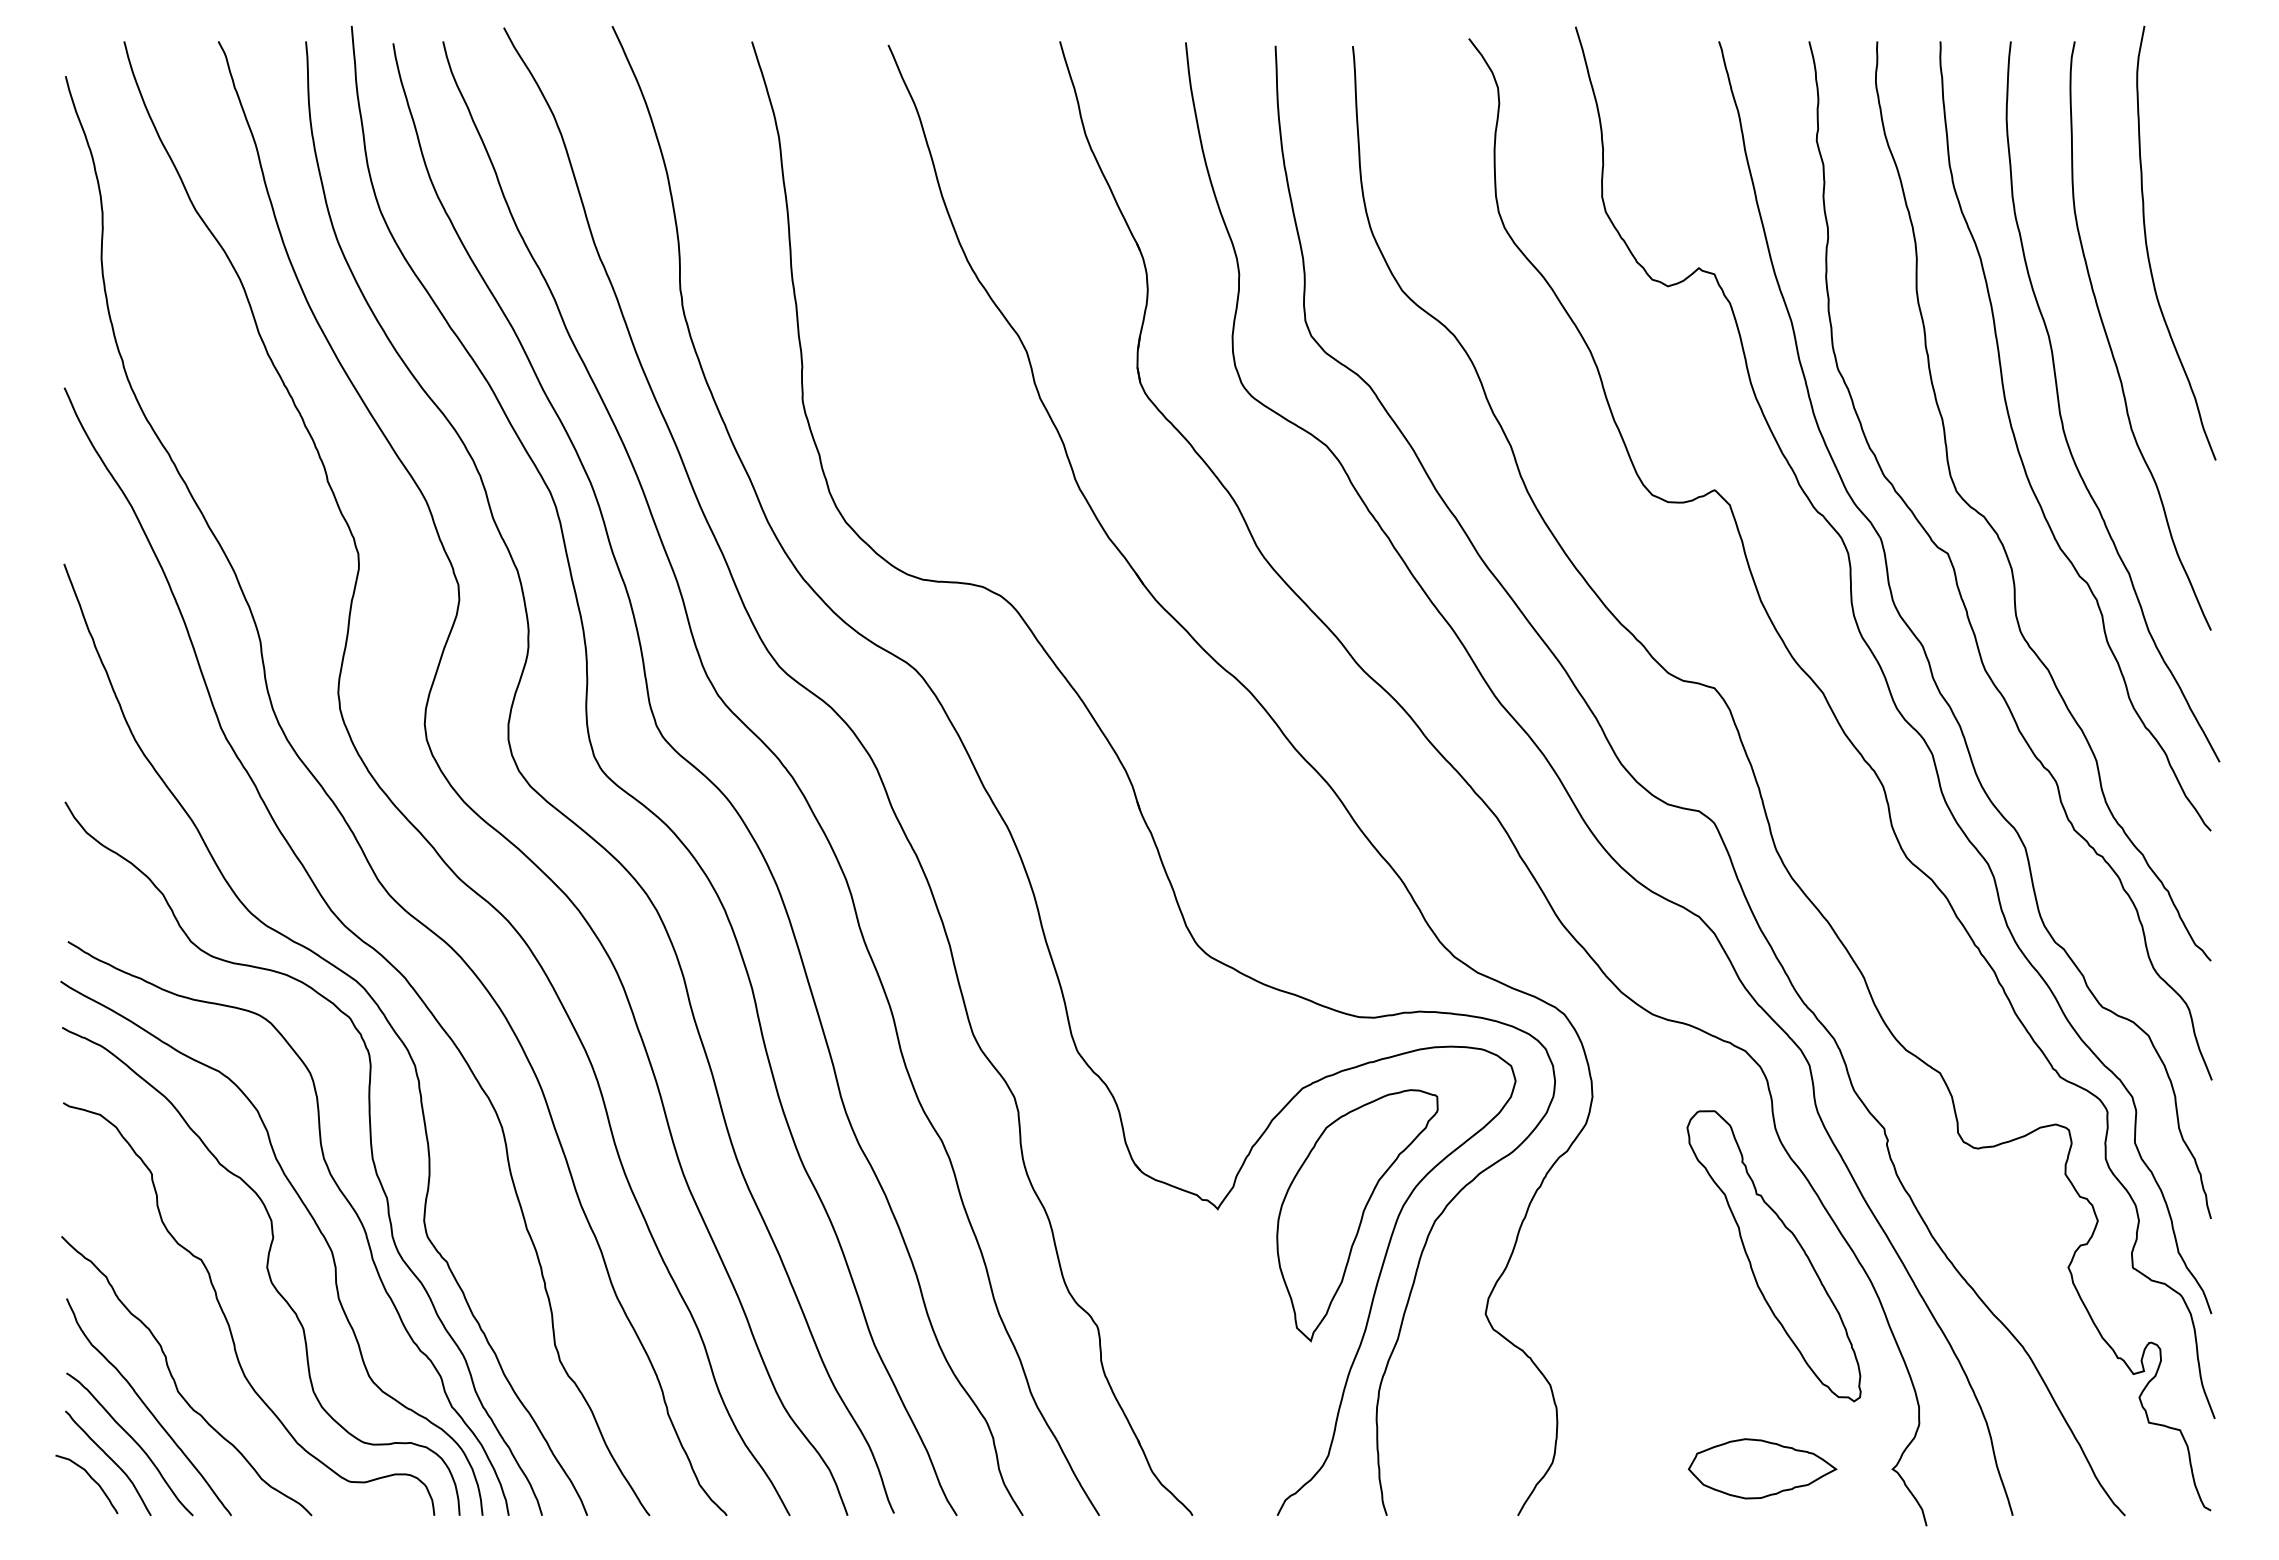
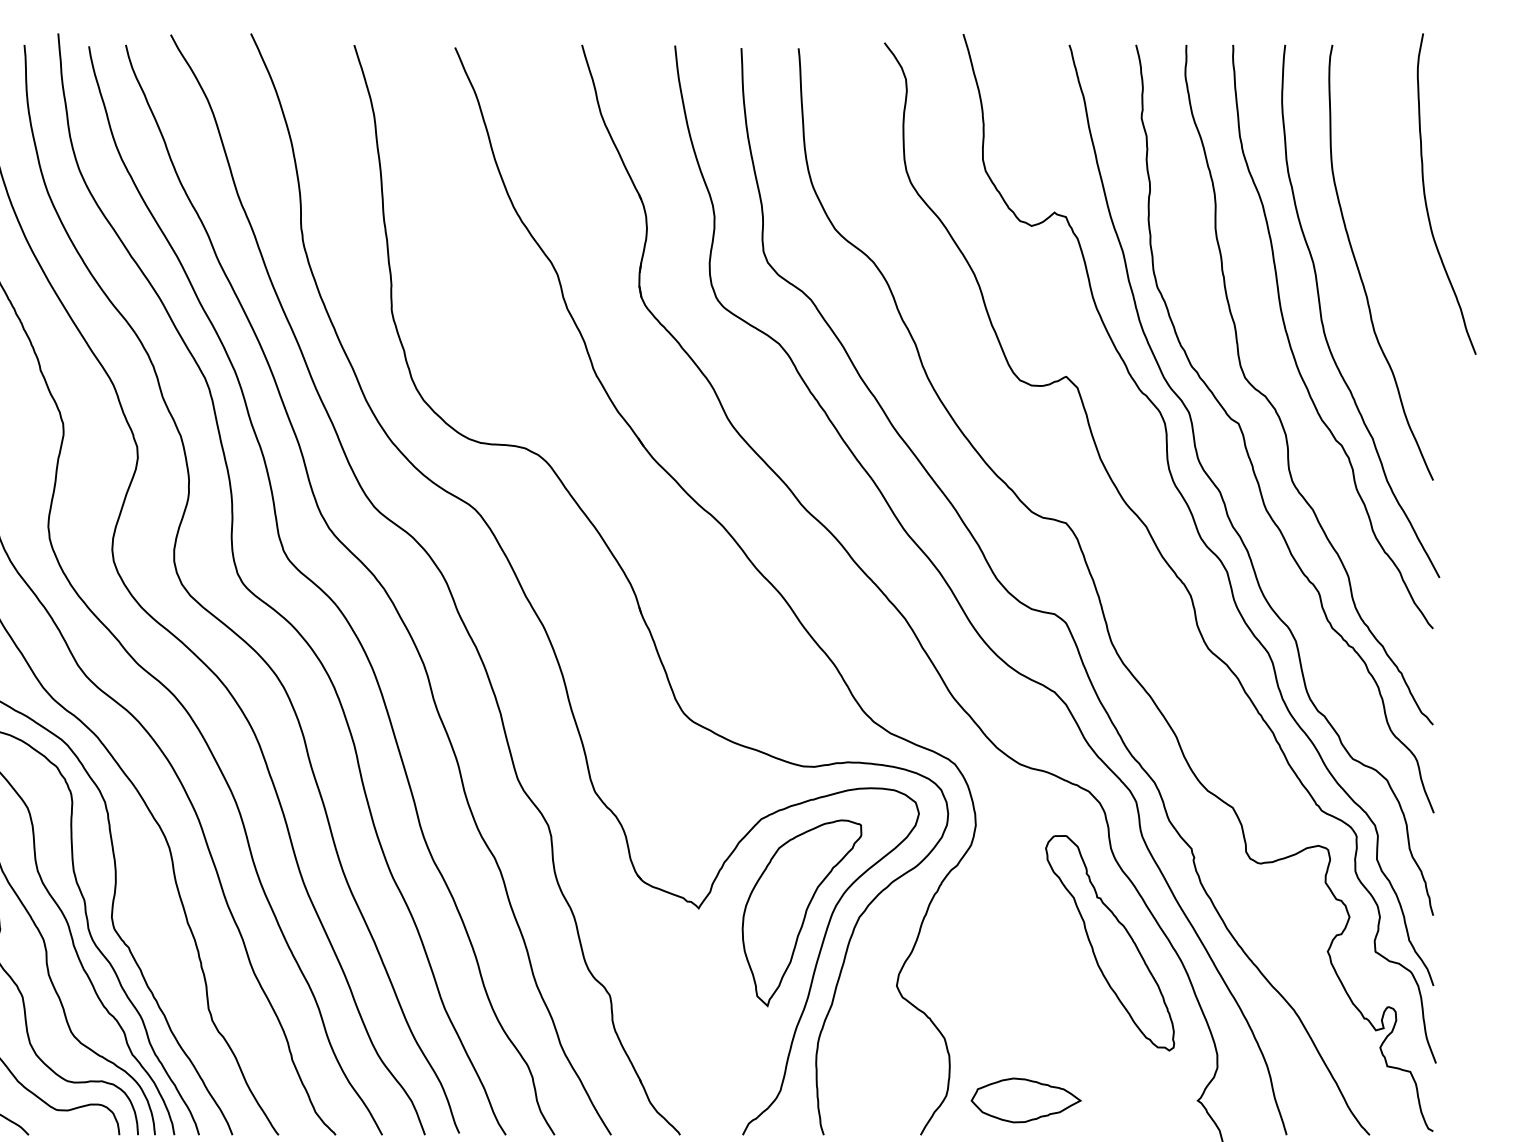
curve: (2147, 243) -> (1425, 194), moved
part: (1762, 1468) -> (1026, 1100), moved

